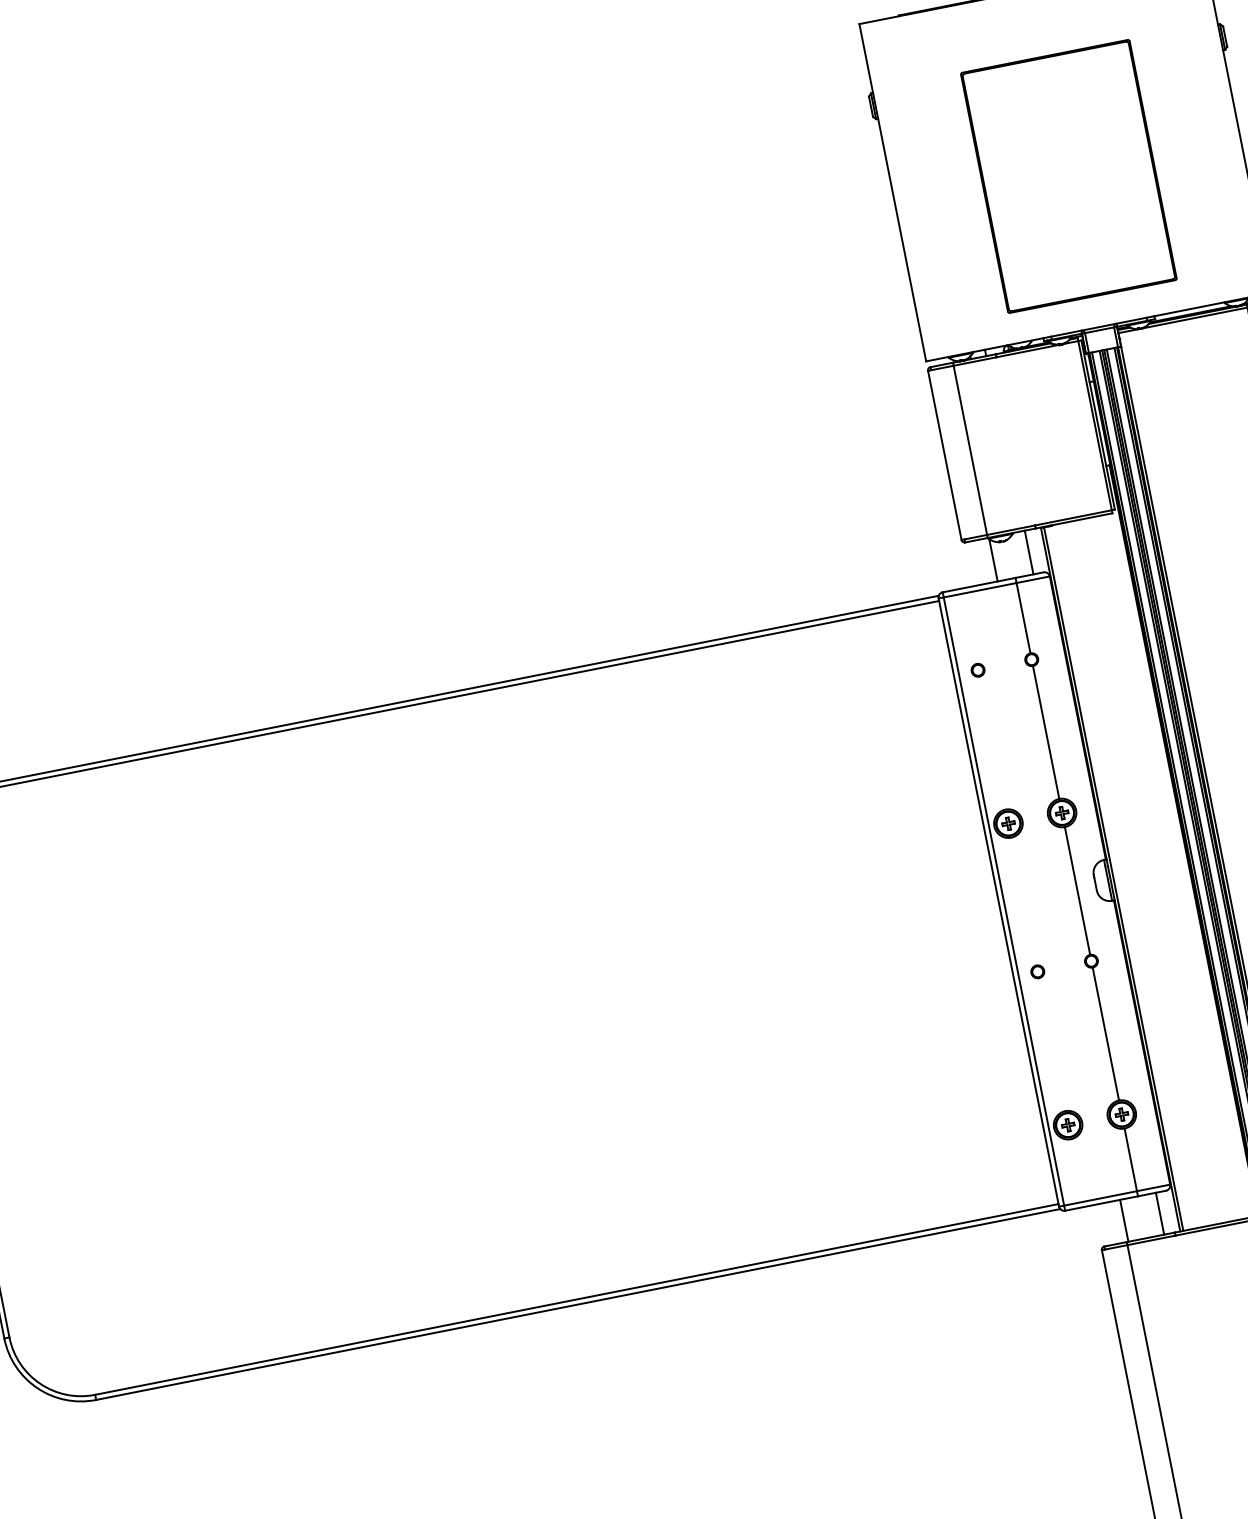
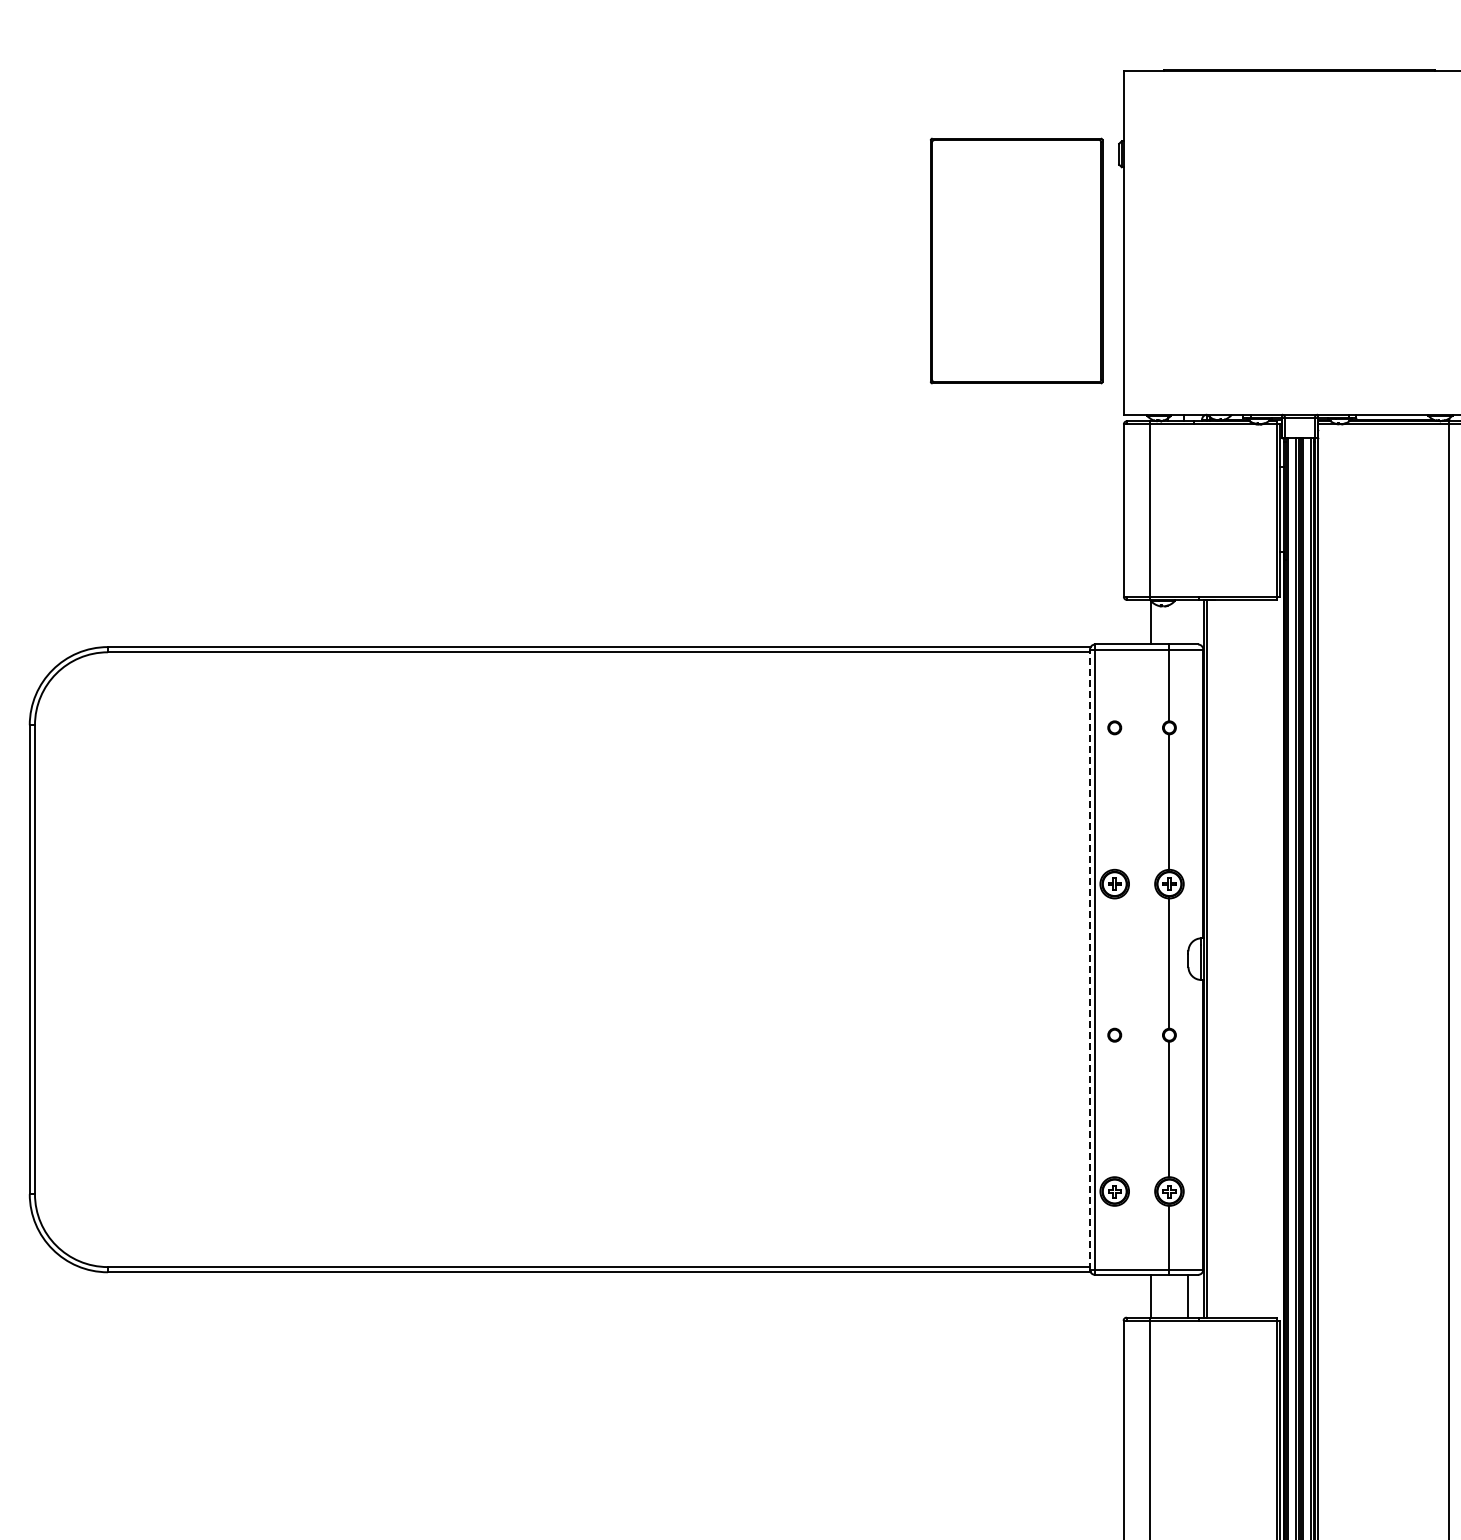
part: (1068, 175) -> (1016, 260), moved
line: (1028, 551) -> (1187, 621), removed
line: (998, 902) -> (1089, 959), solid -> dashed

